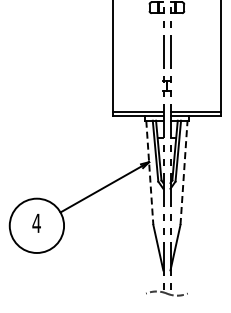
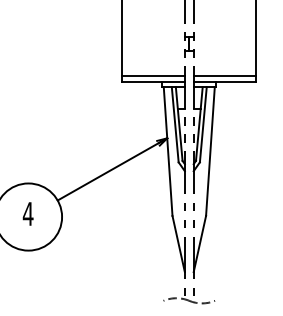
line: (184, 172) -> (211, 151), dashed -> solid
line: (149, 173) -> (167, 152), dashed -> solid

